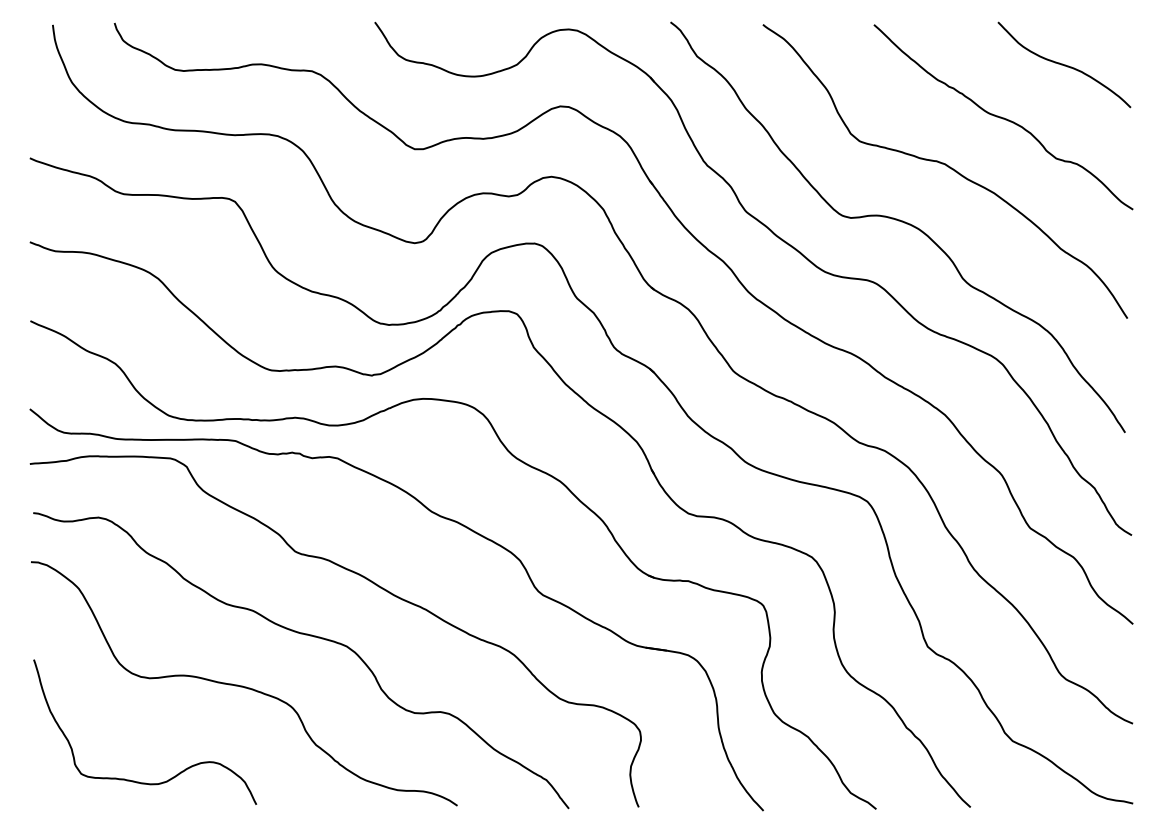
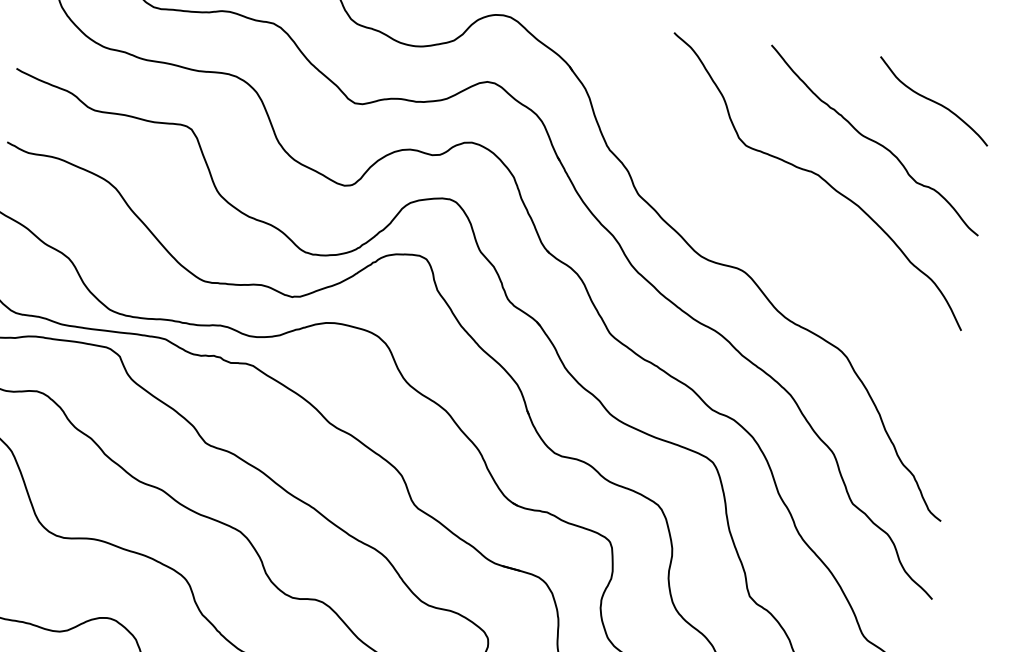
curve: (898, 221) -> (771, 220), removed

